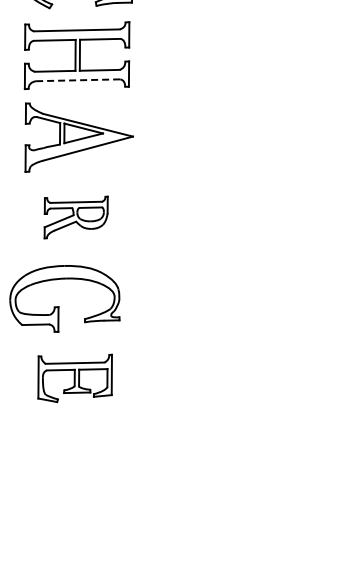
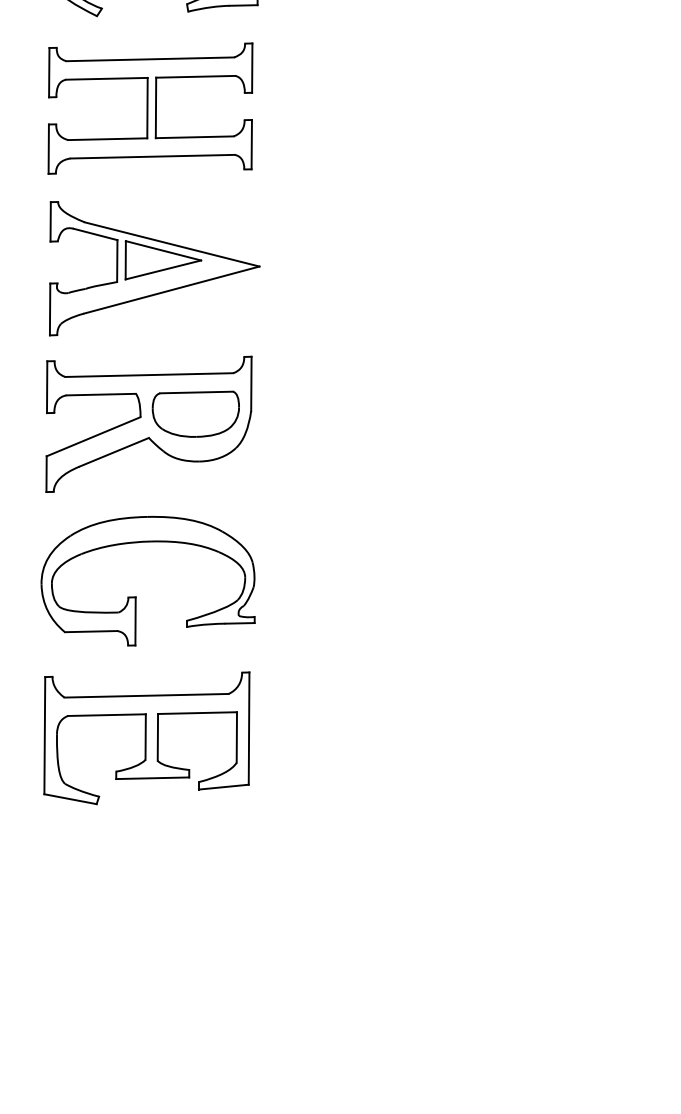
line: (78, 80) -> (153, 157), dashed -> solid
part: (75, 217) -> (147, 424), size x1.67
part: (59, 306) -> (137, 596), moved
part: (74, 378) -> (145, 738), size x1.43

